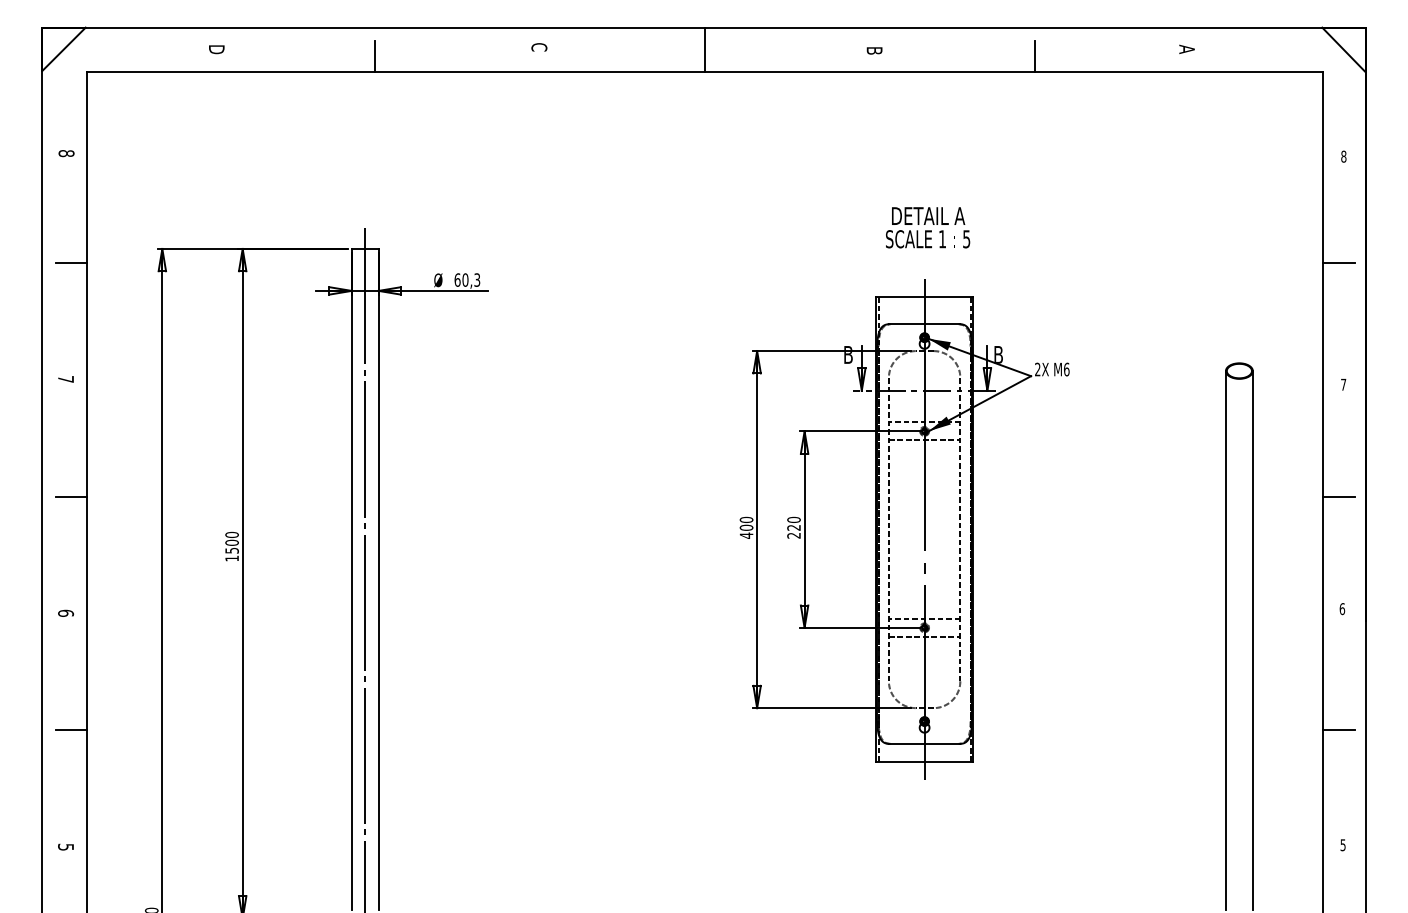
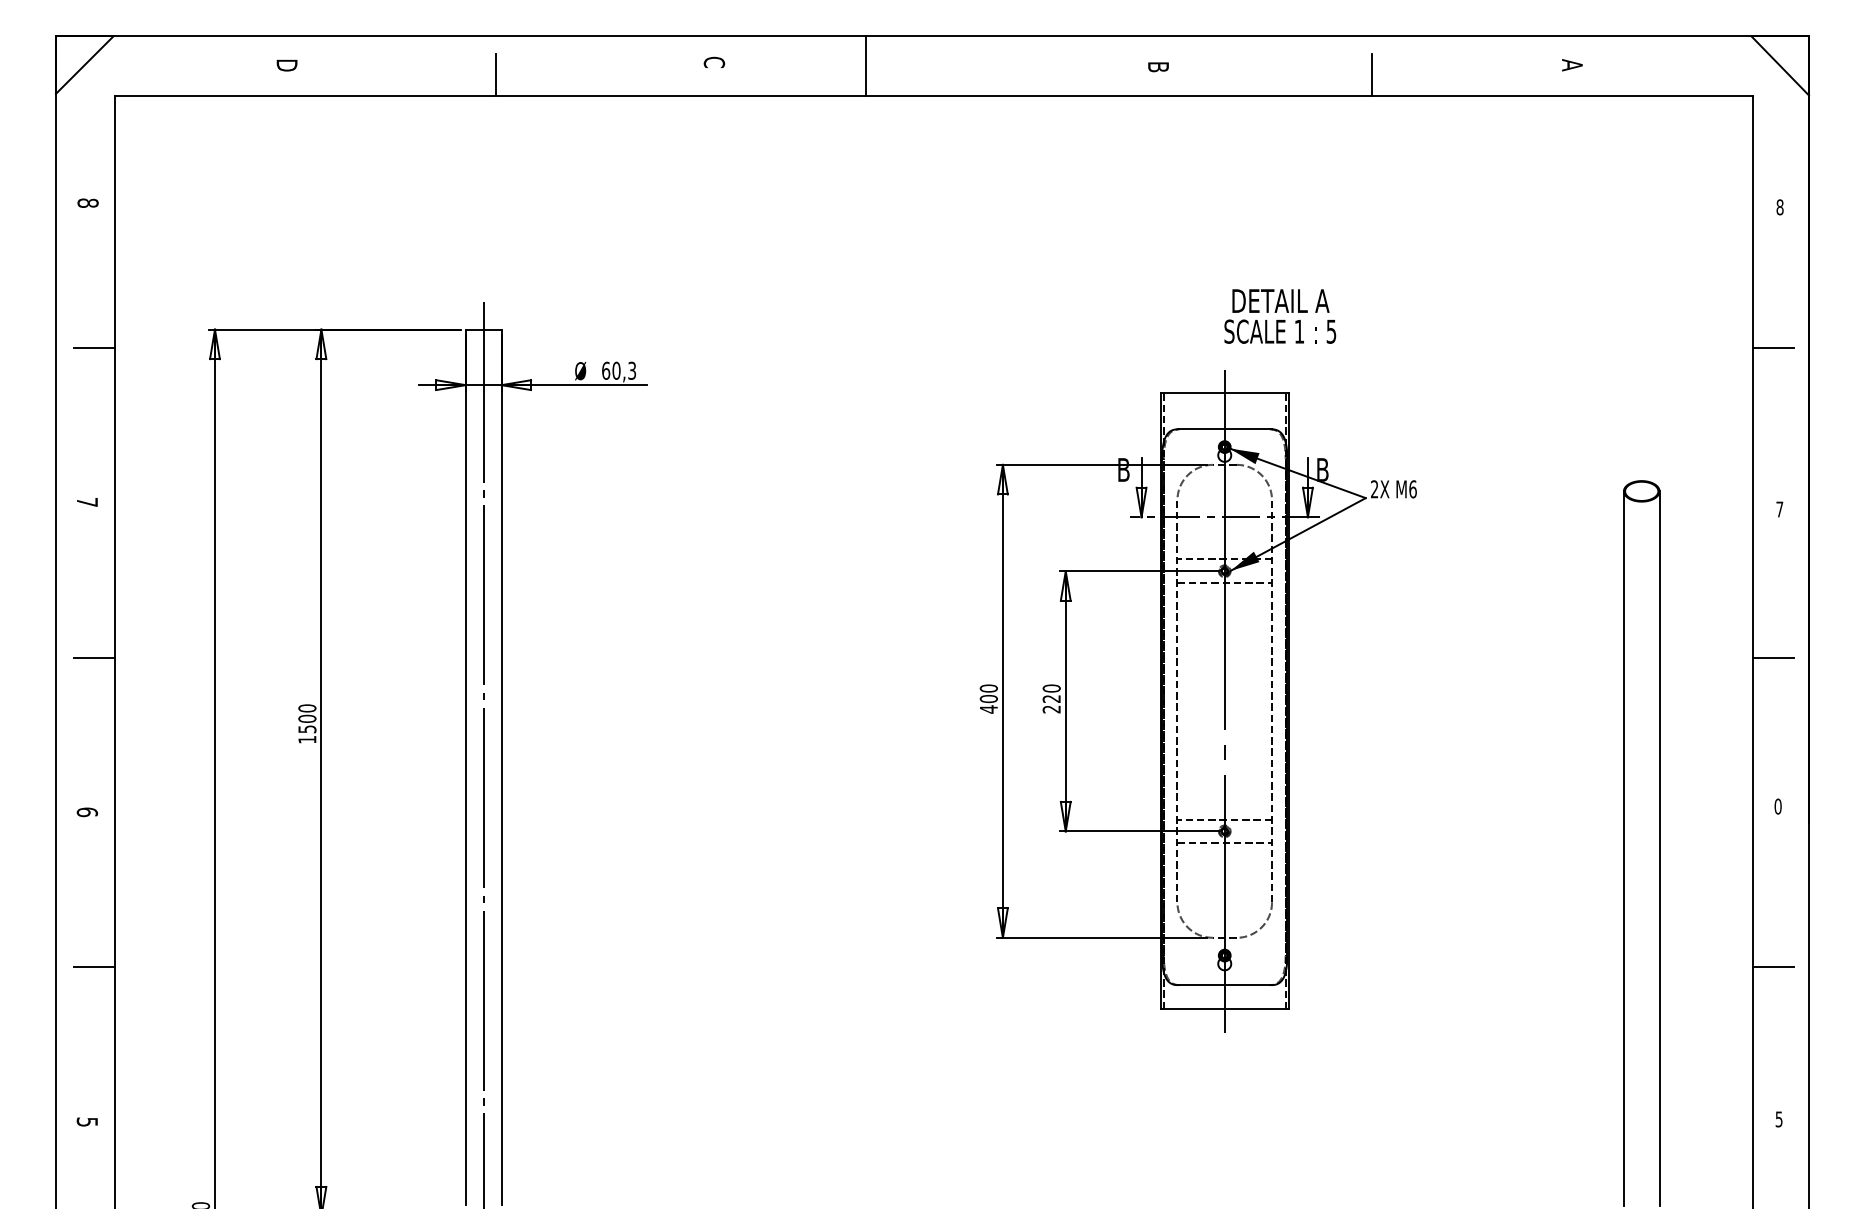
line: (704, 49) -> (865, 65), moved
text: (928, 227) -> (1280, 316), moved
text: (1341, 608) -> (1777, 806), 6 -> 0

